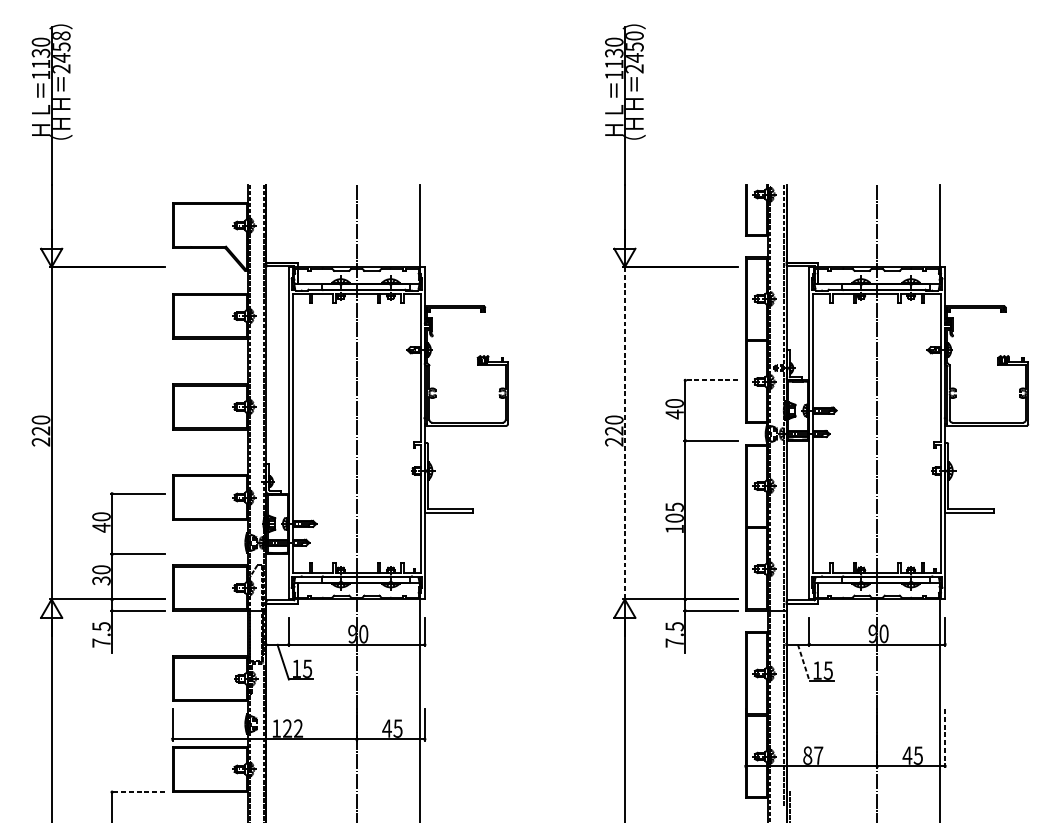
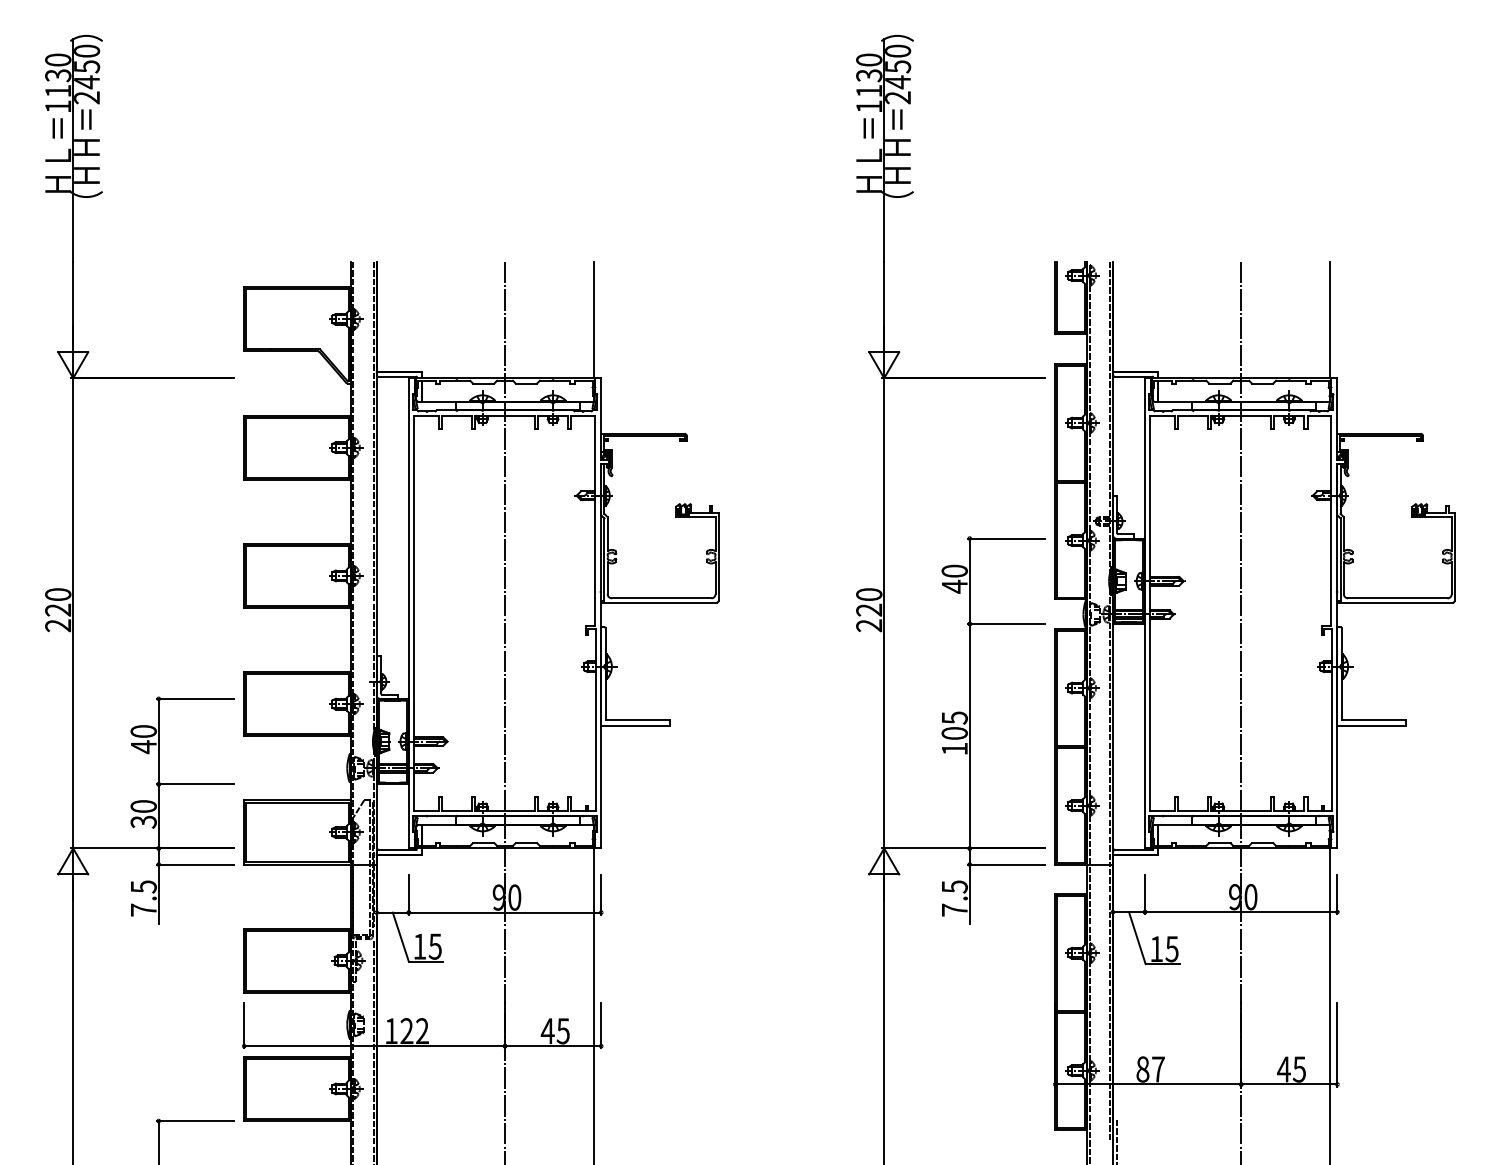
text: (61, 35) -> (86, 50), 2458 -> 2450
line: (710, 380) -> (1005, 538), dashed -> solid
line: (625, 433) -> (884, 613), dashed -> solid
line: (803, 663) -> (1137, 938), dashed -> solid
line: (945, 738) -> (1337, 1045), dashed -> solid
line: (137, 792) -> (194, 1121), dashed -> solid

